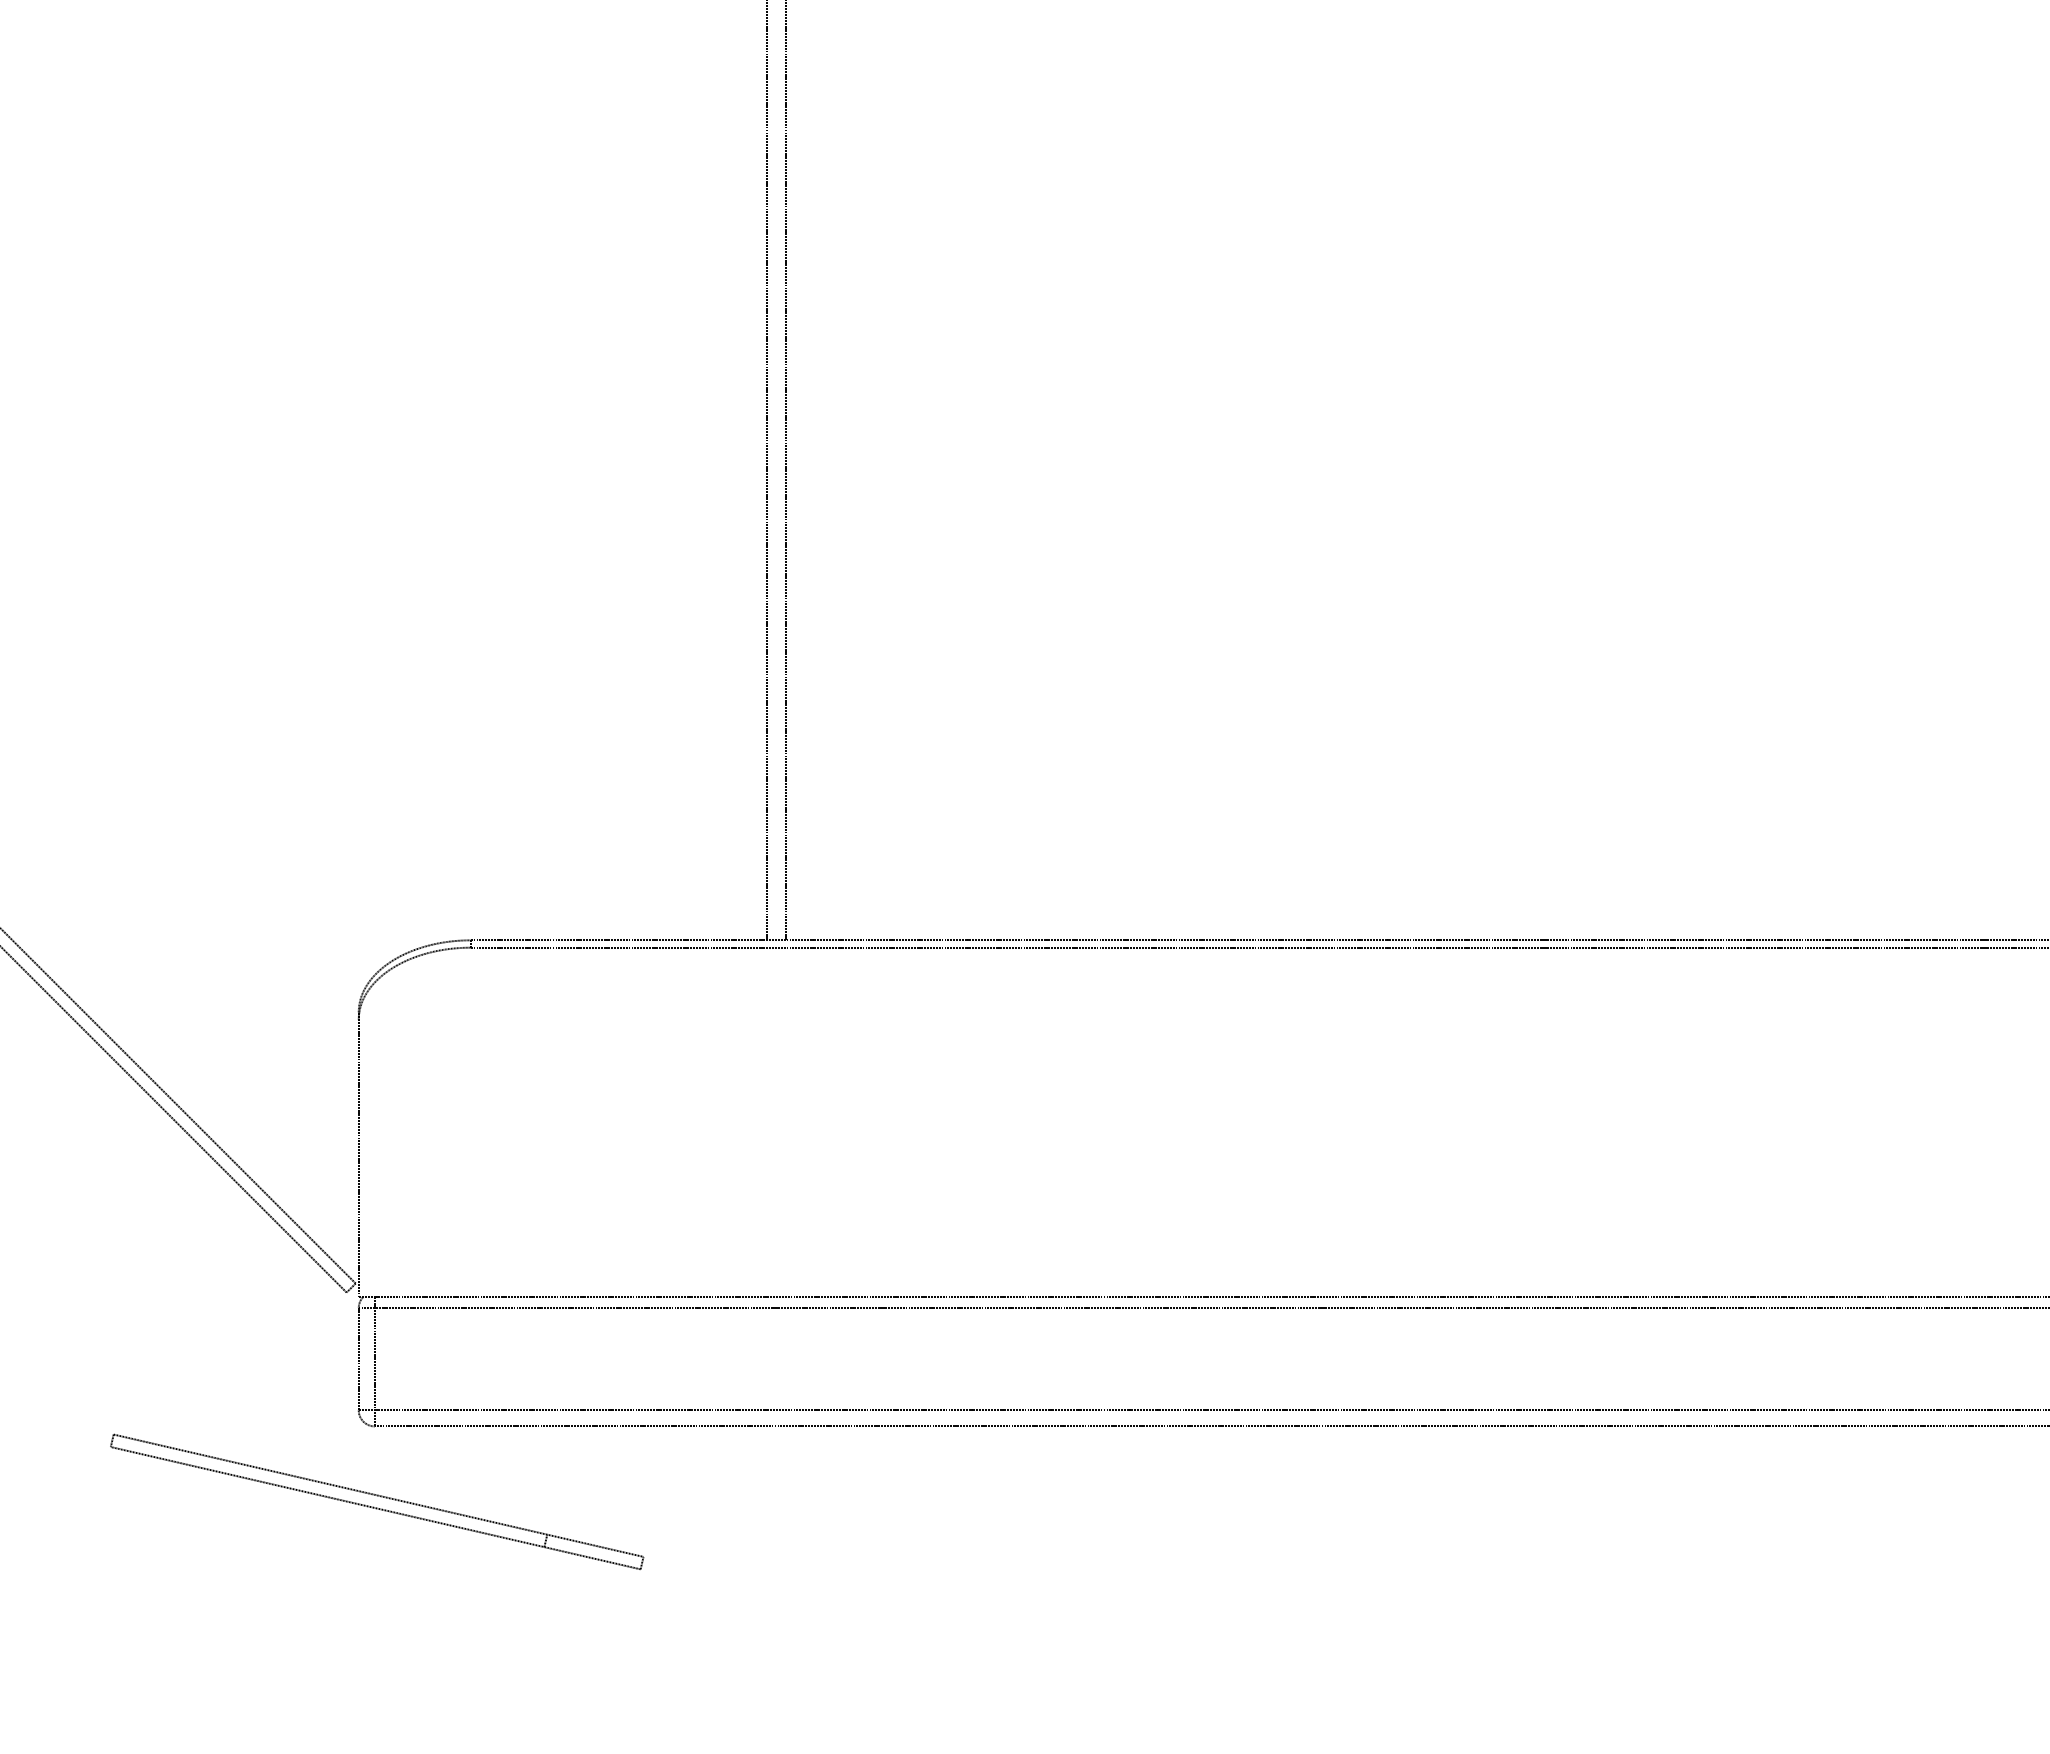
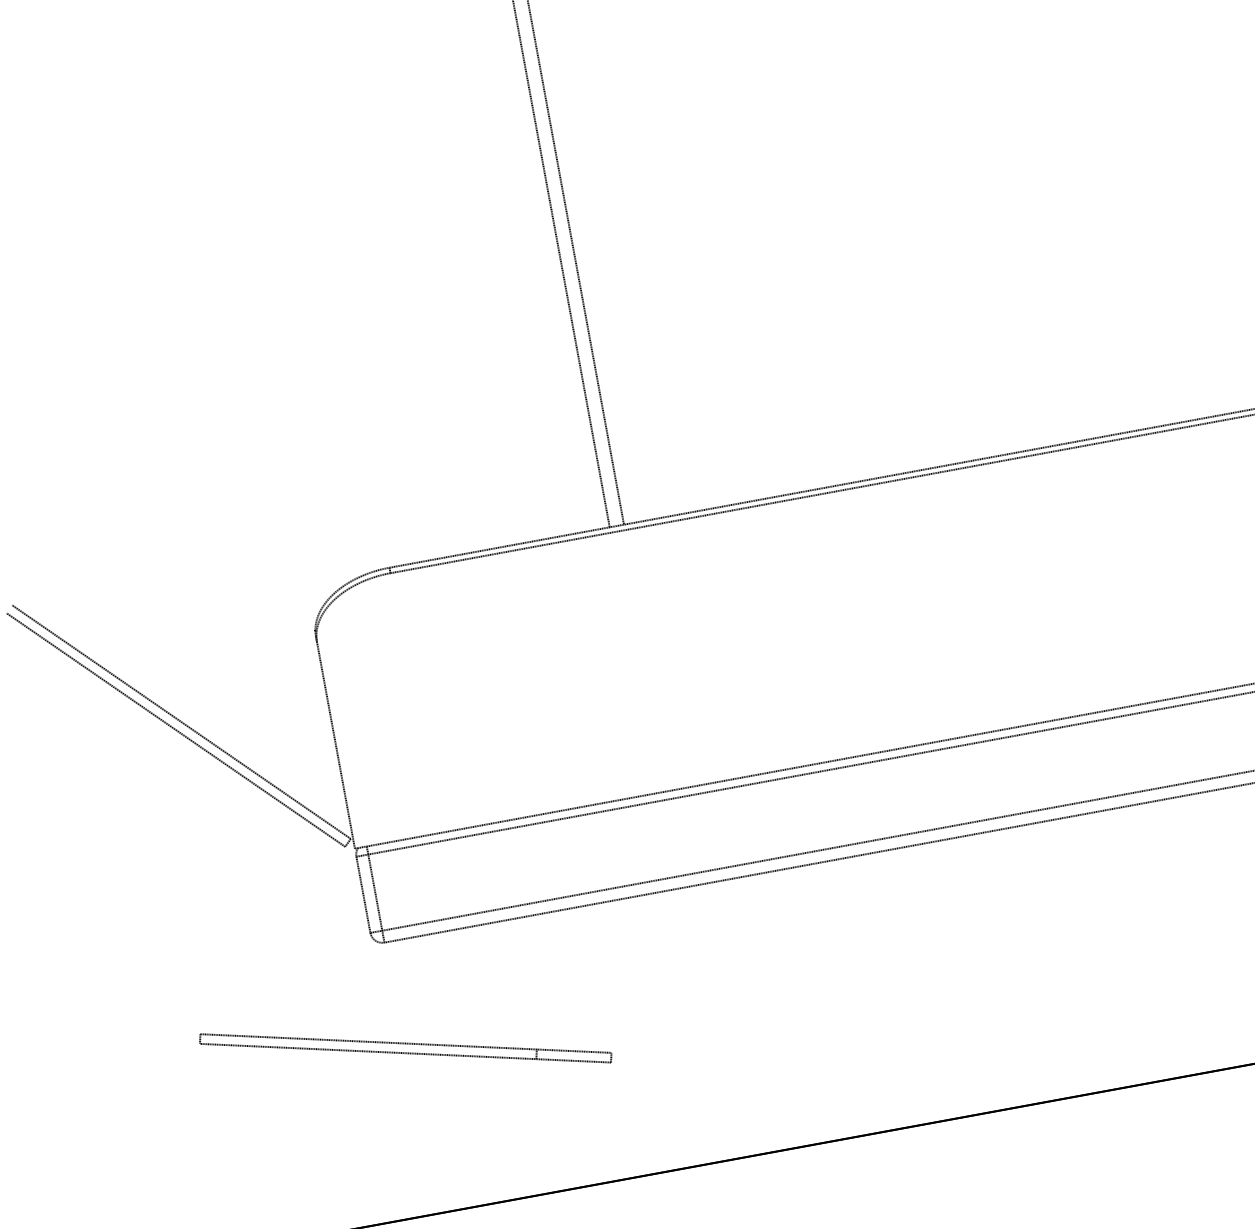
part: (377, 1501) -> (405, 1047), moved

